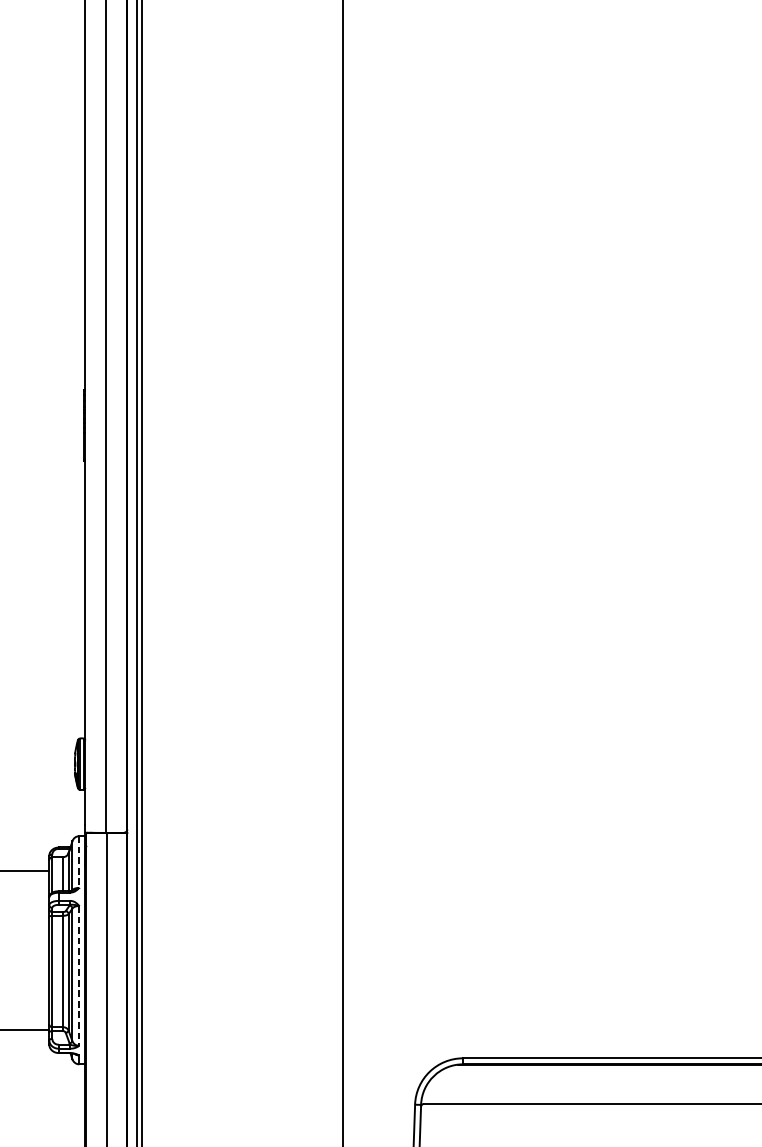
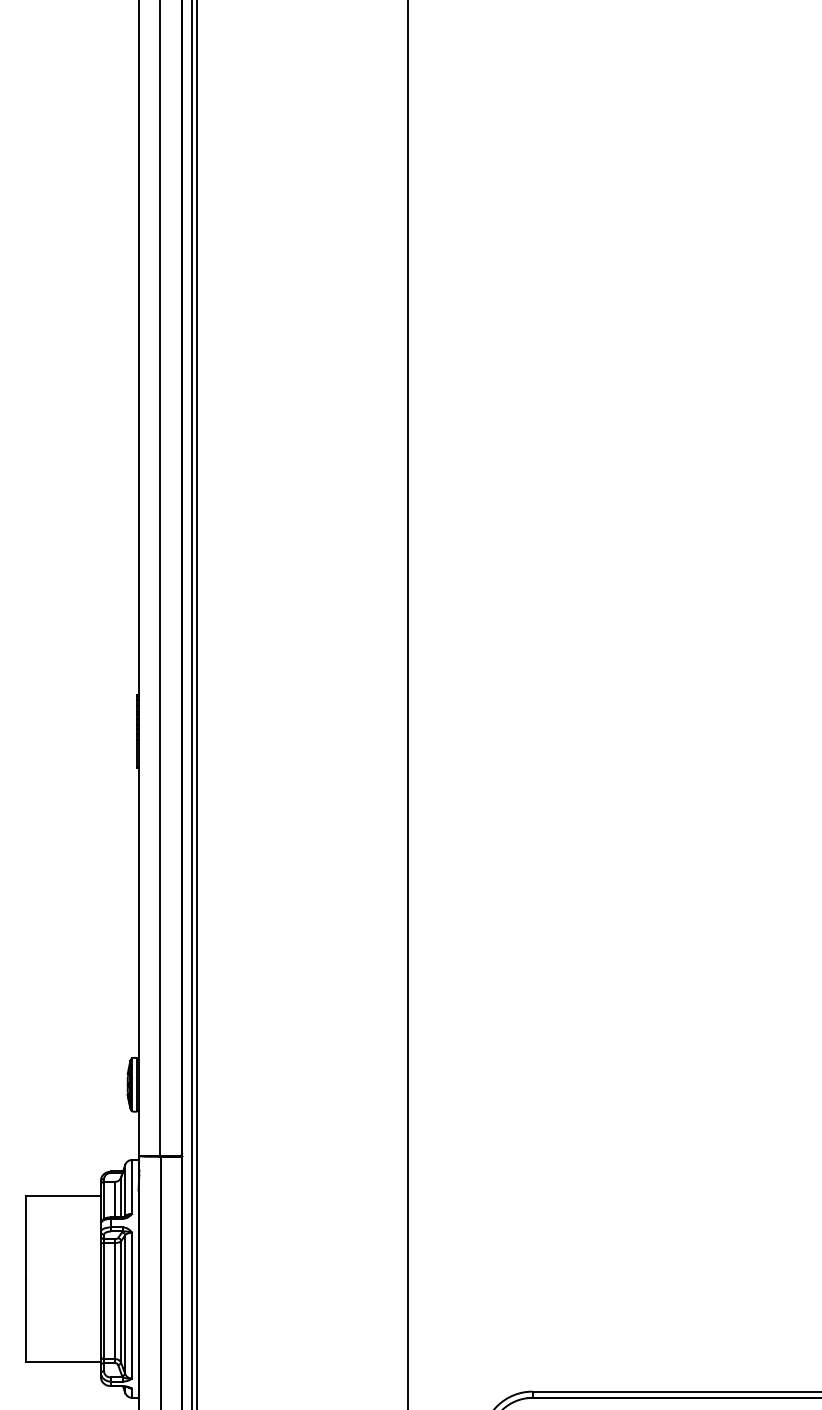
line: (79, 861) -> (132, 1186), dashed -> solid
line: (79, 975) -> (132, 1305), dashed -> solid

